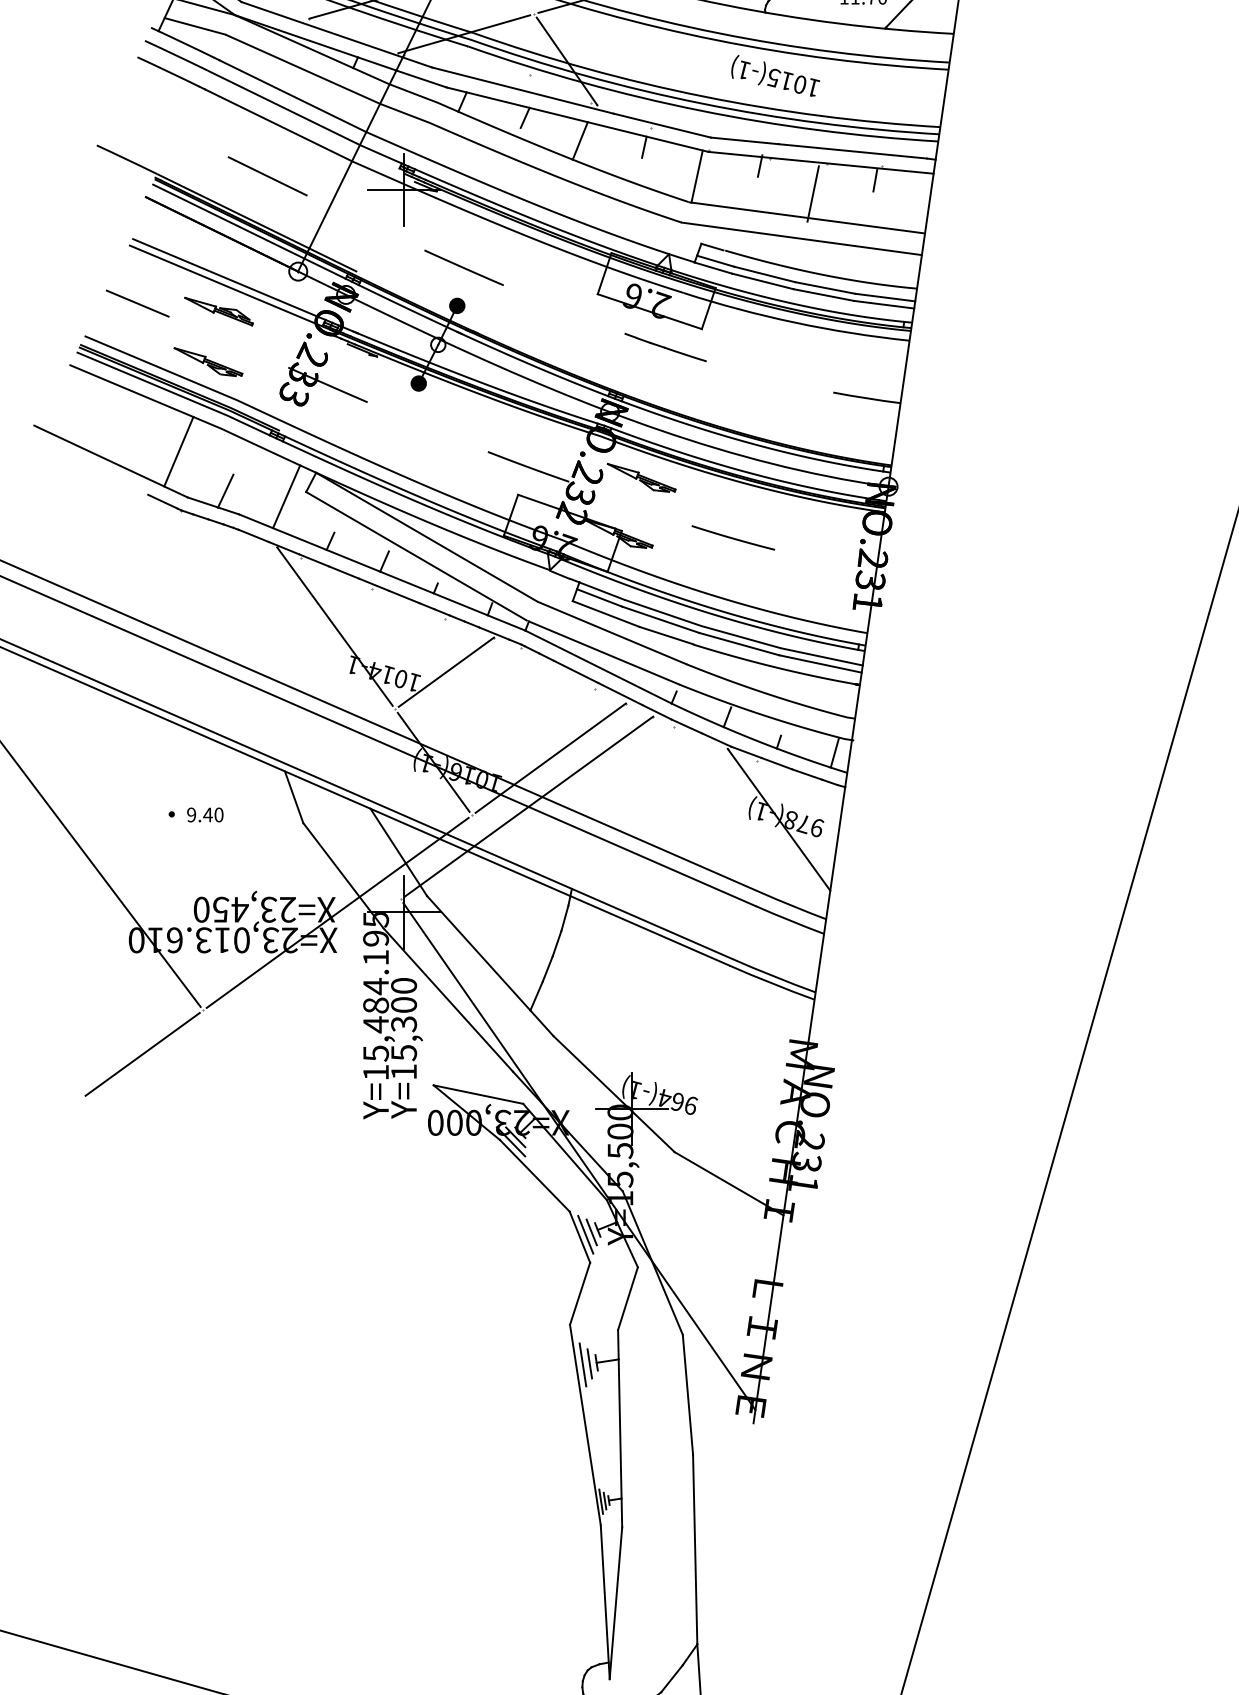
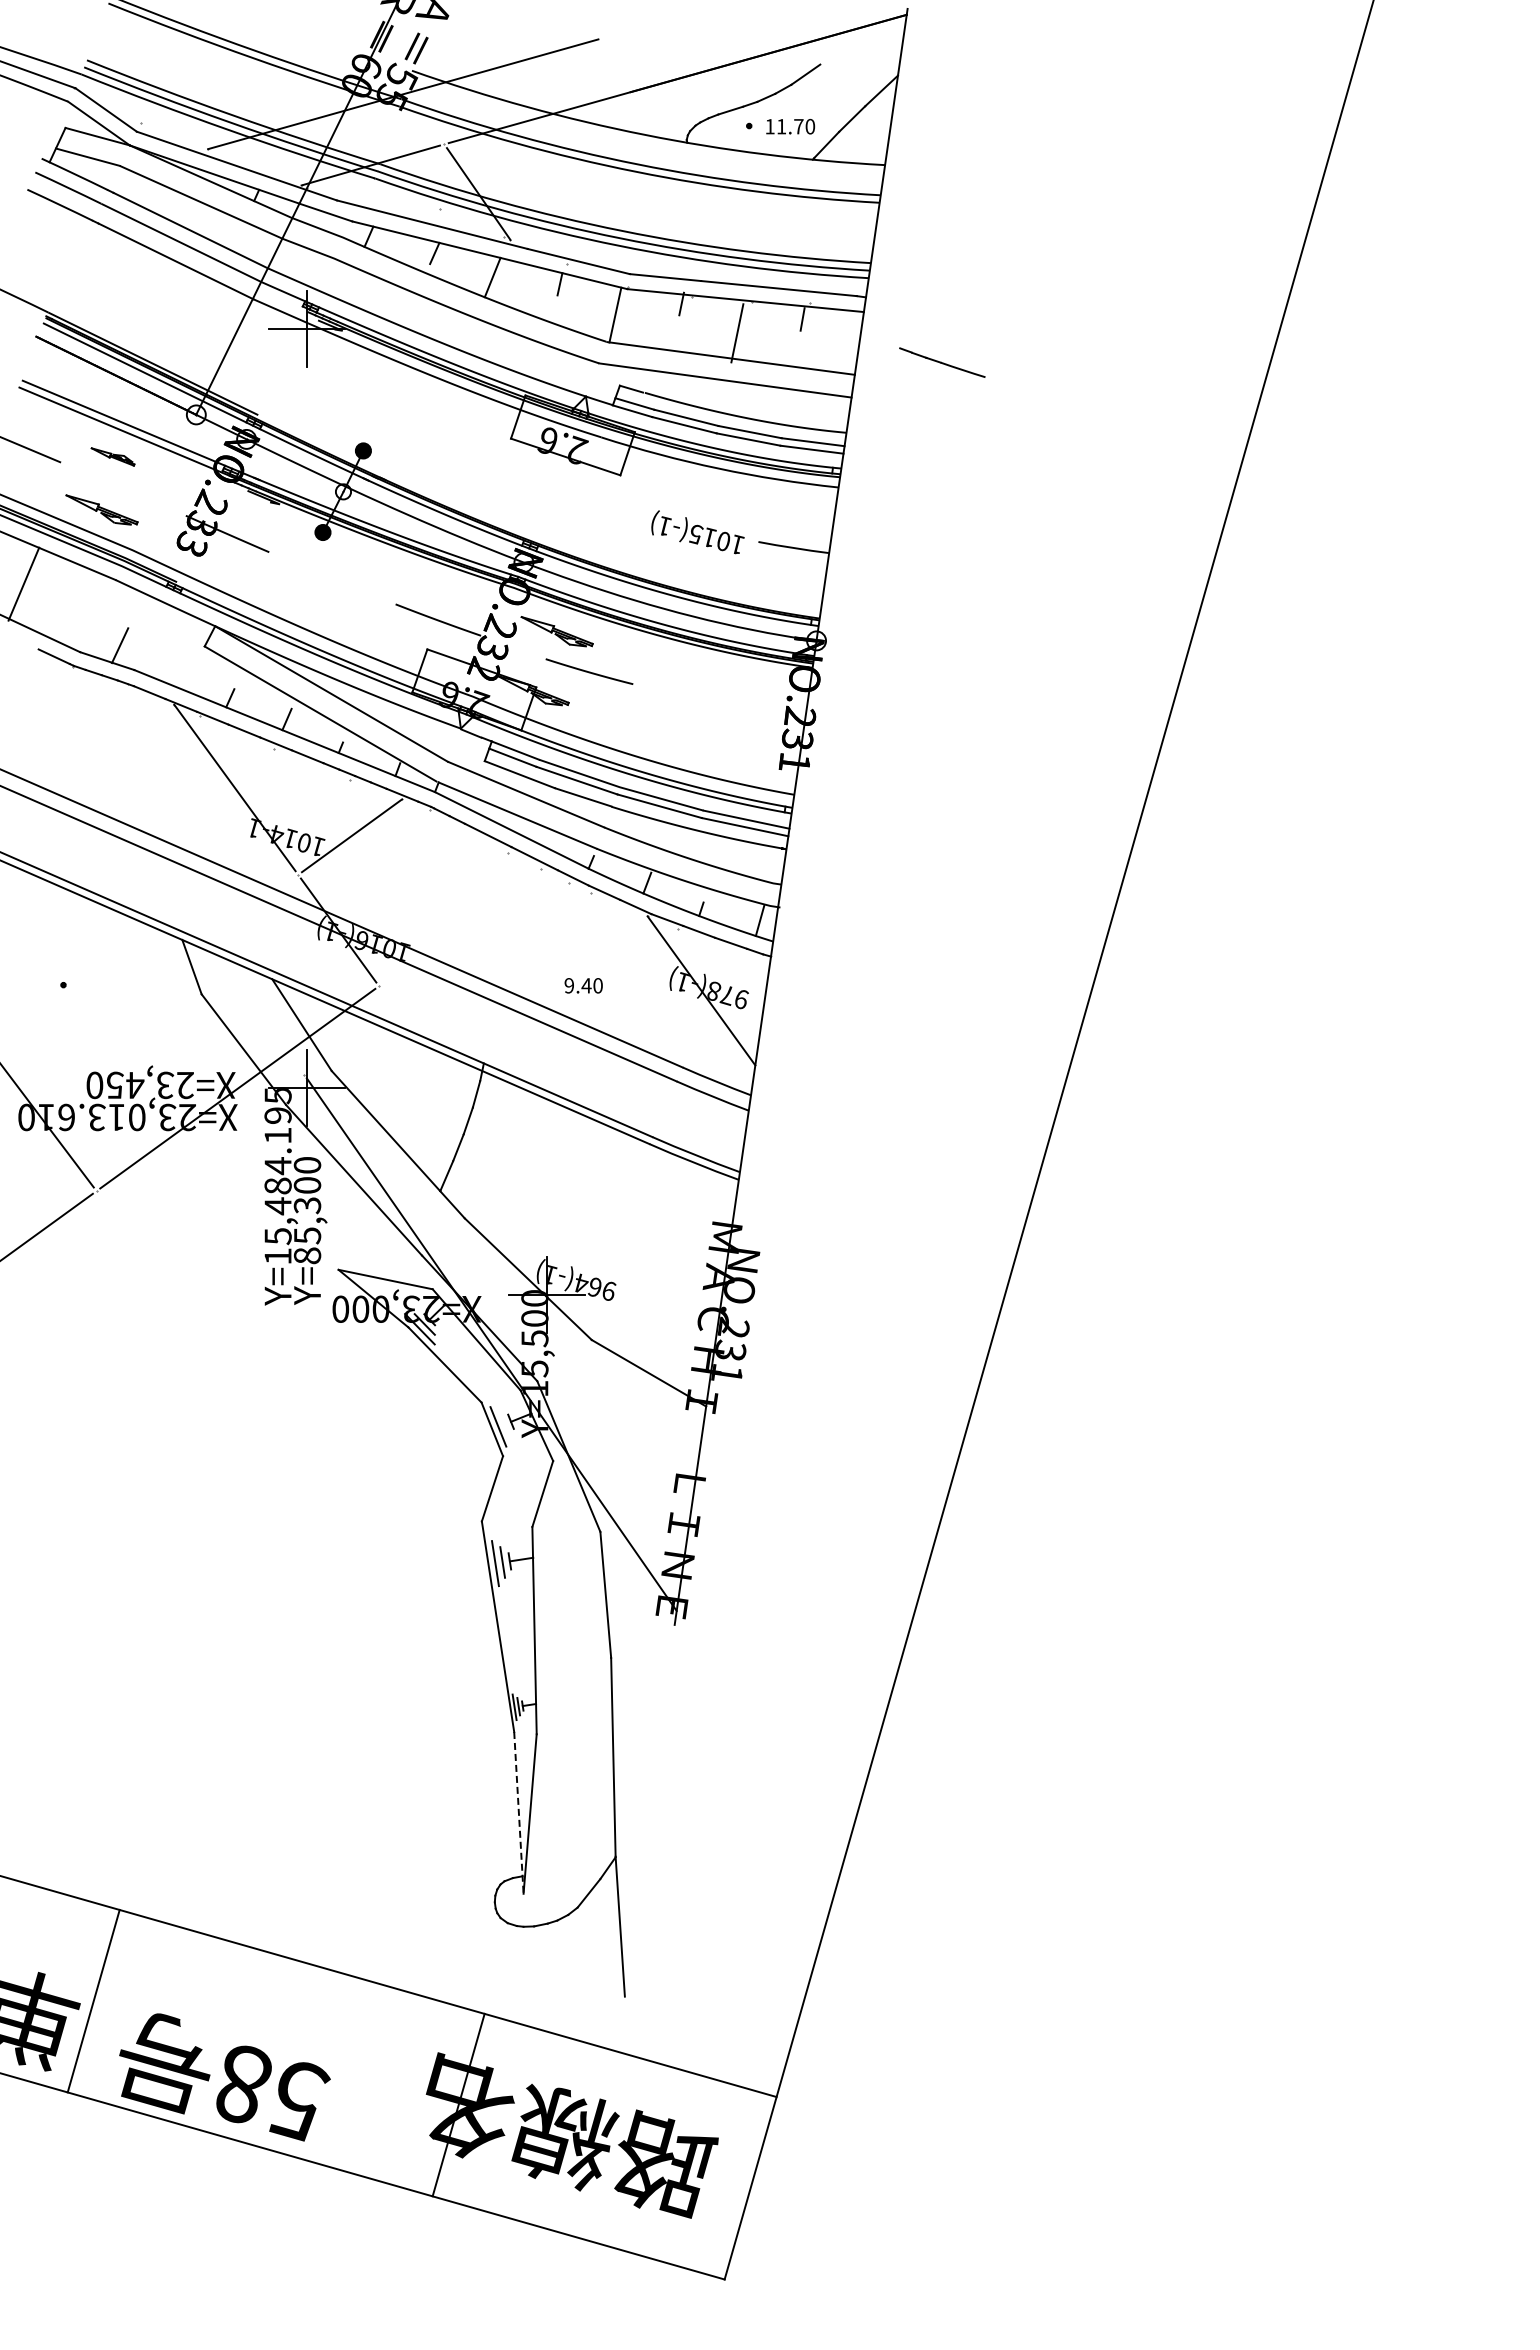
text: (775, 76) -> (697, 532), moved
line: (267, 176) -> (164, 314), removed
line: (464, 267) -> (370, 410), removed
part: (218, 311) -> (112, 456), size x0.6
line: (665, 347) -> (942, 362), moved
line: (178, 451) -> (23, 583), moved
line: (286, 496) -> (183, 651), removed
line: (733, 537) -> (589, 671), moved
line: (550, 757) -> (461, 925), removed
line: (528, 806) -> (438, 976), removed
text: (205, 814) -> (583, 985), moved
text: (404, 1071) -> (307, 1255), Y=15,300 -> Y=85,300
line: (591, 1231) -> (504, 1423), removed
line: (604, 1602) -> (518, 1813), solid -> dashed

